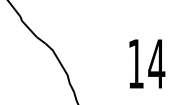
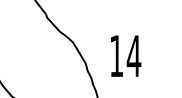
text: (147, 63) -> (126, 55), moved

